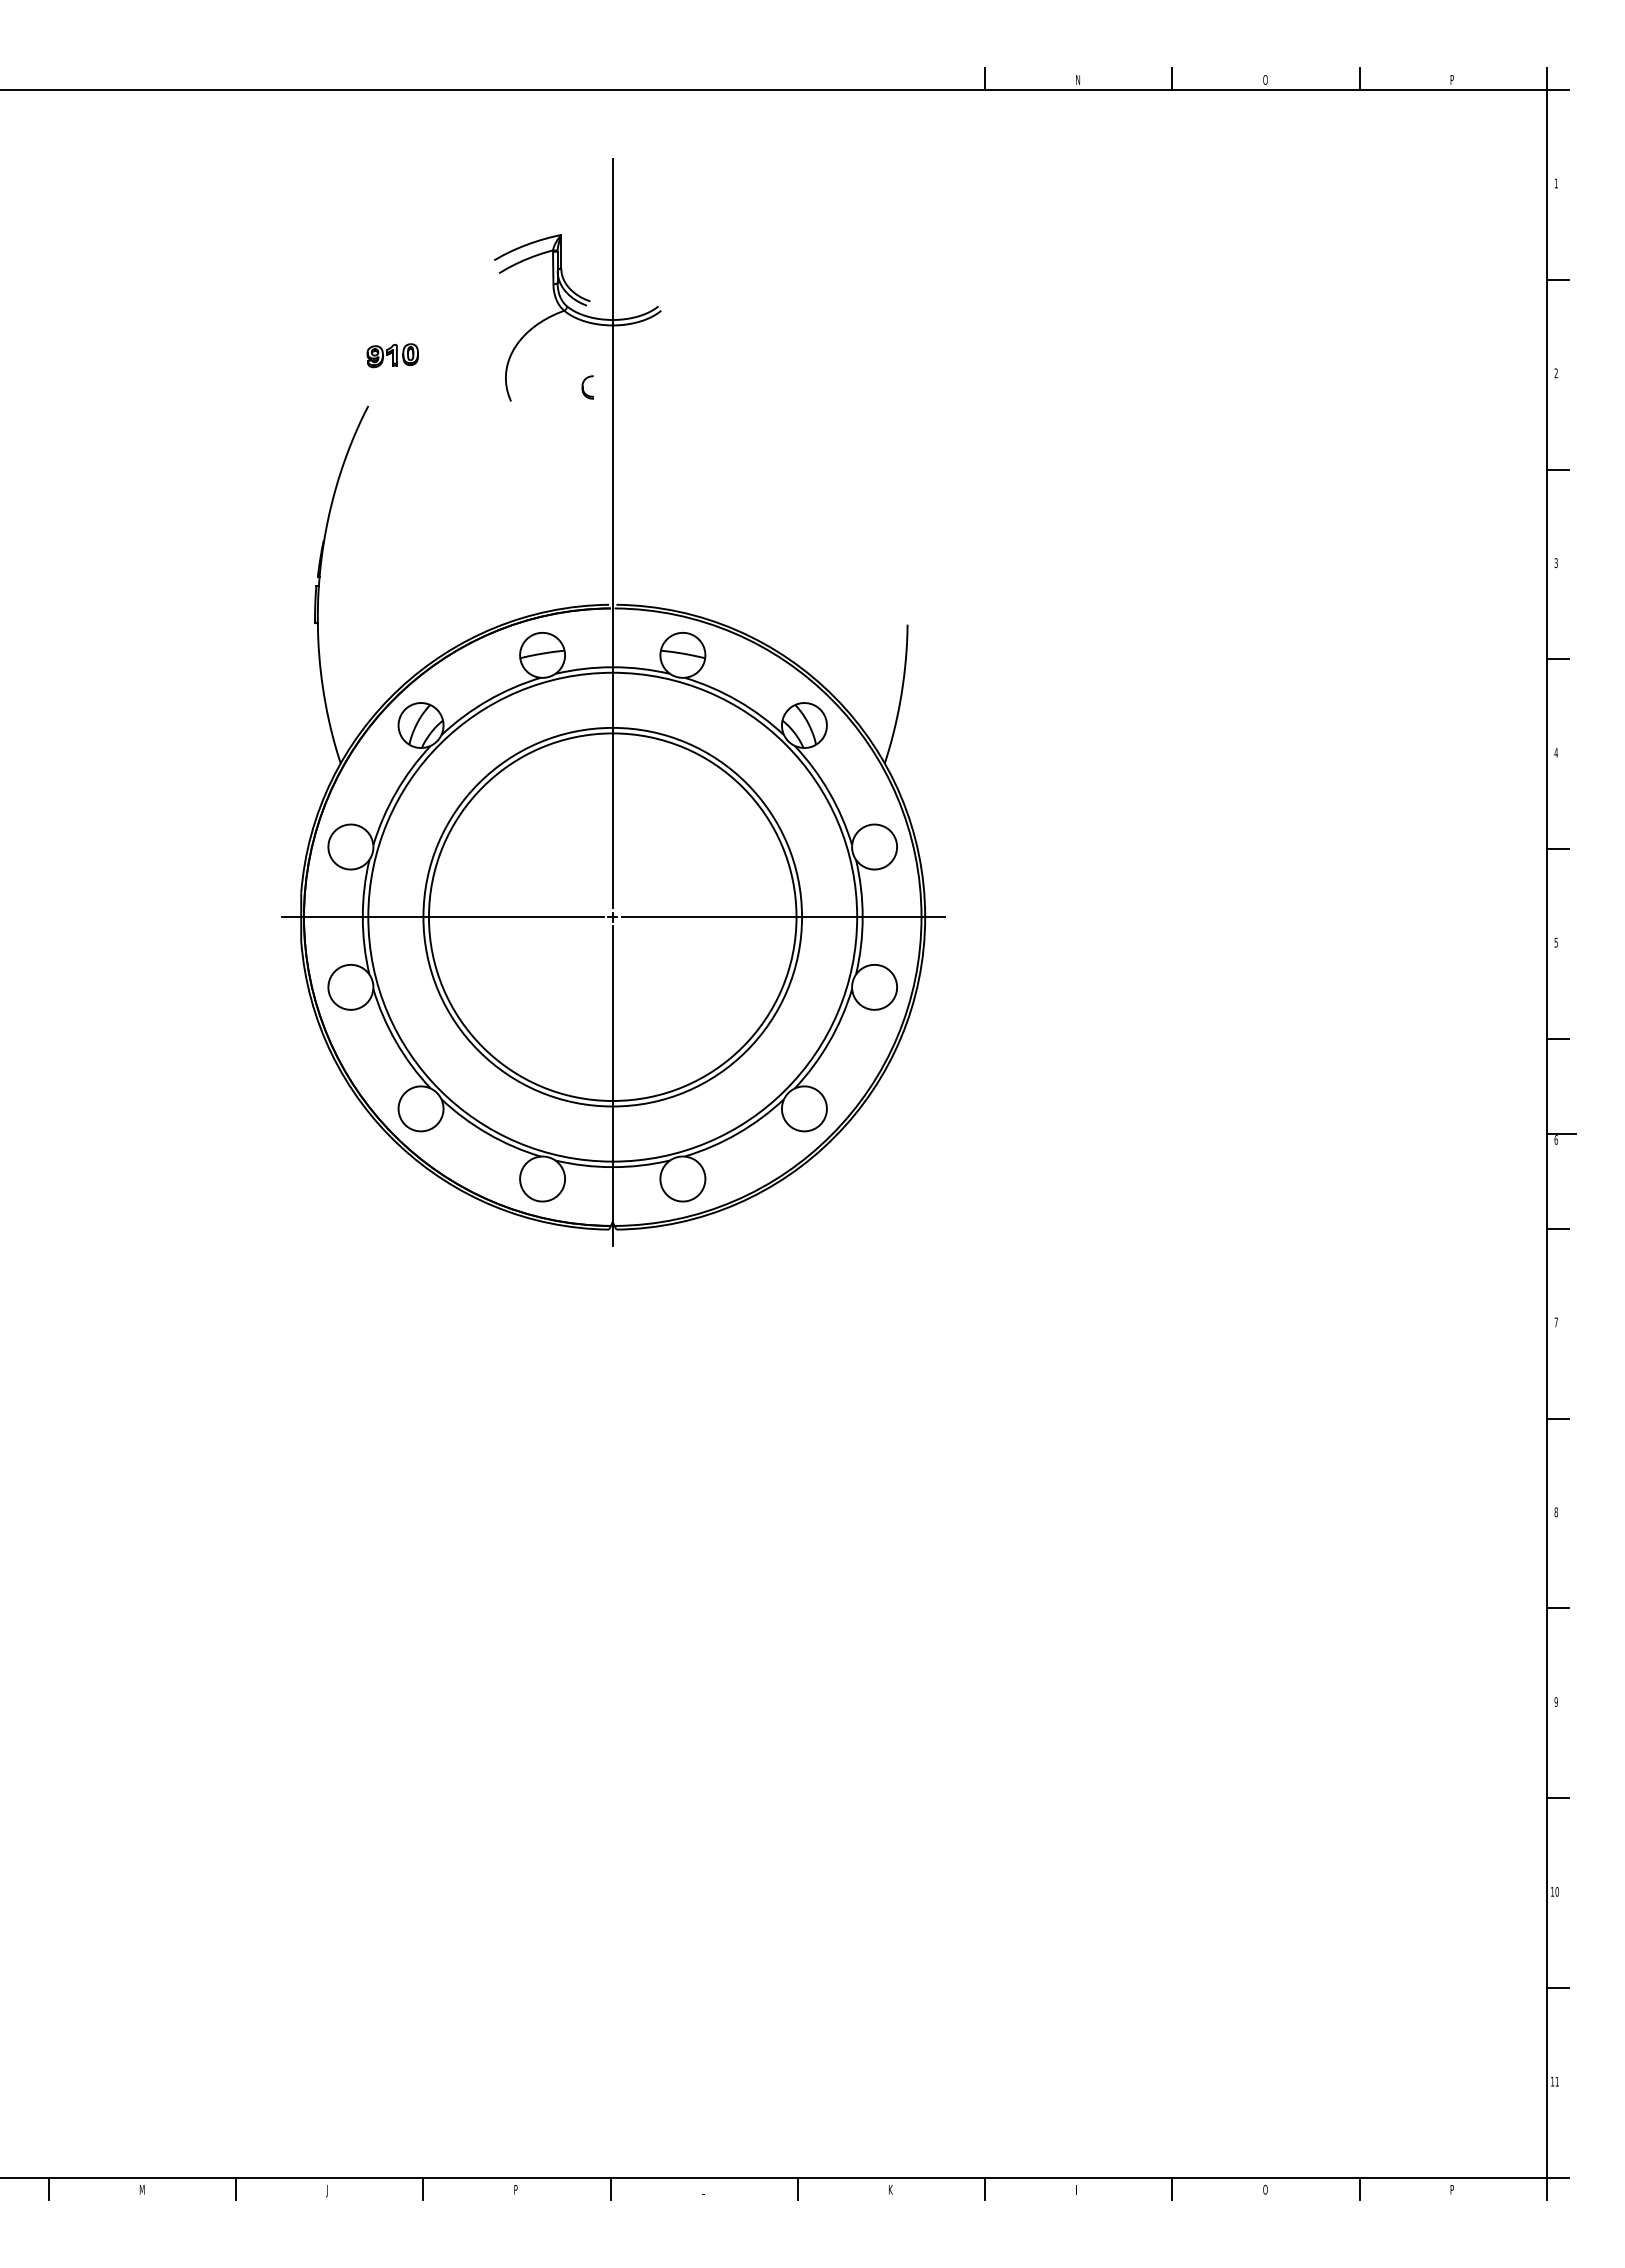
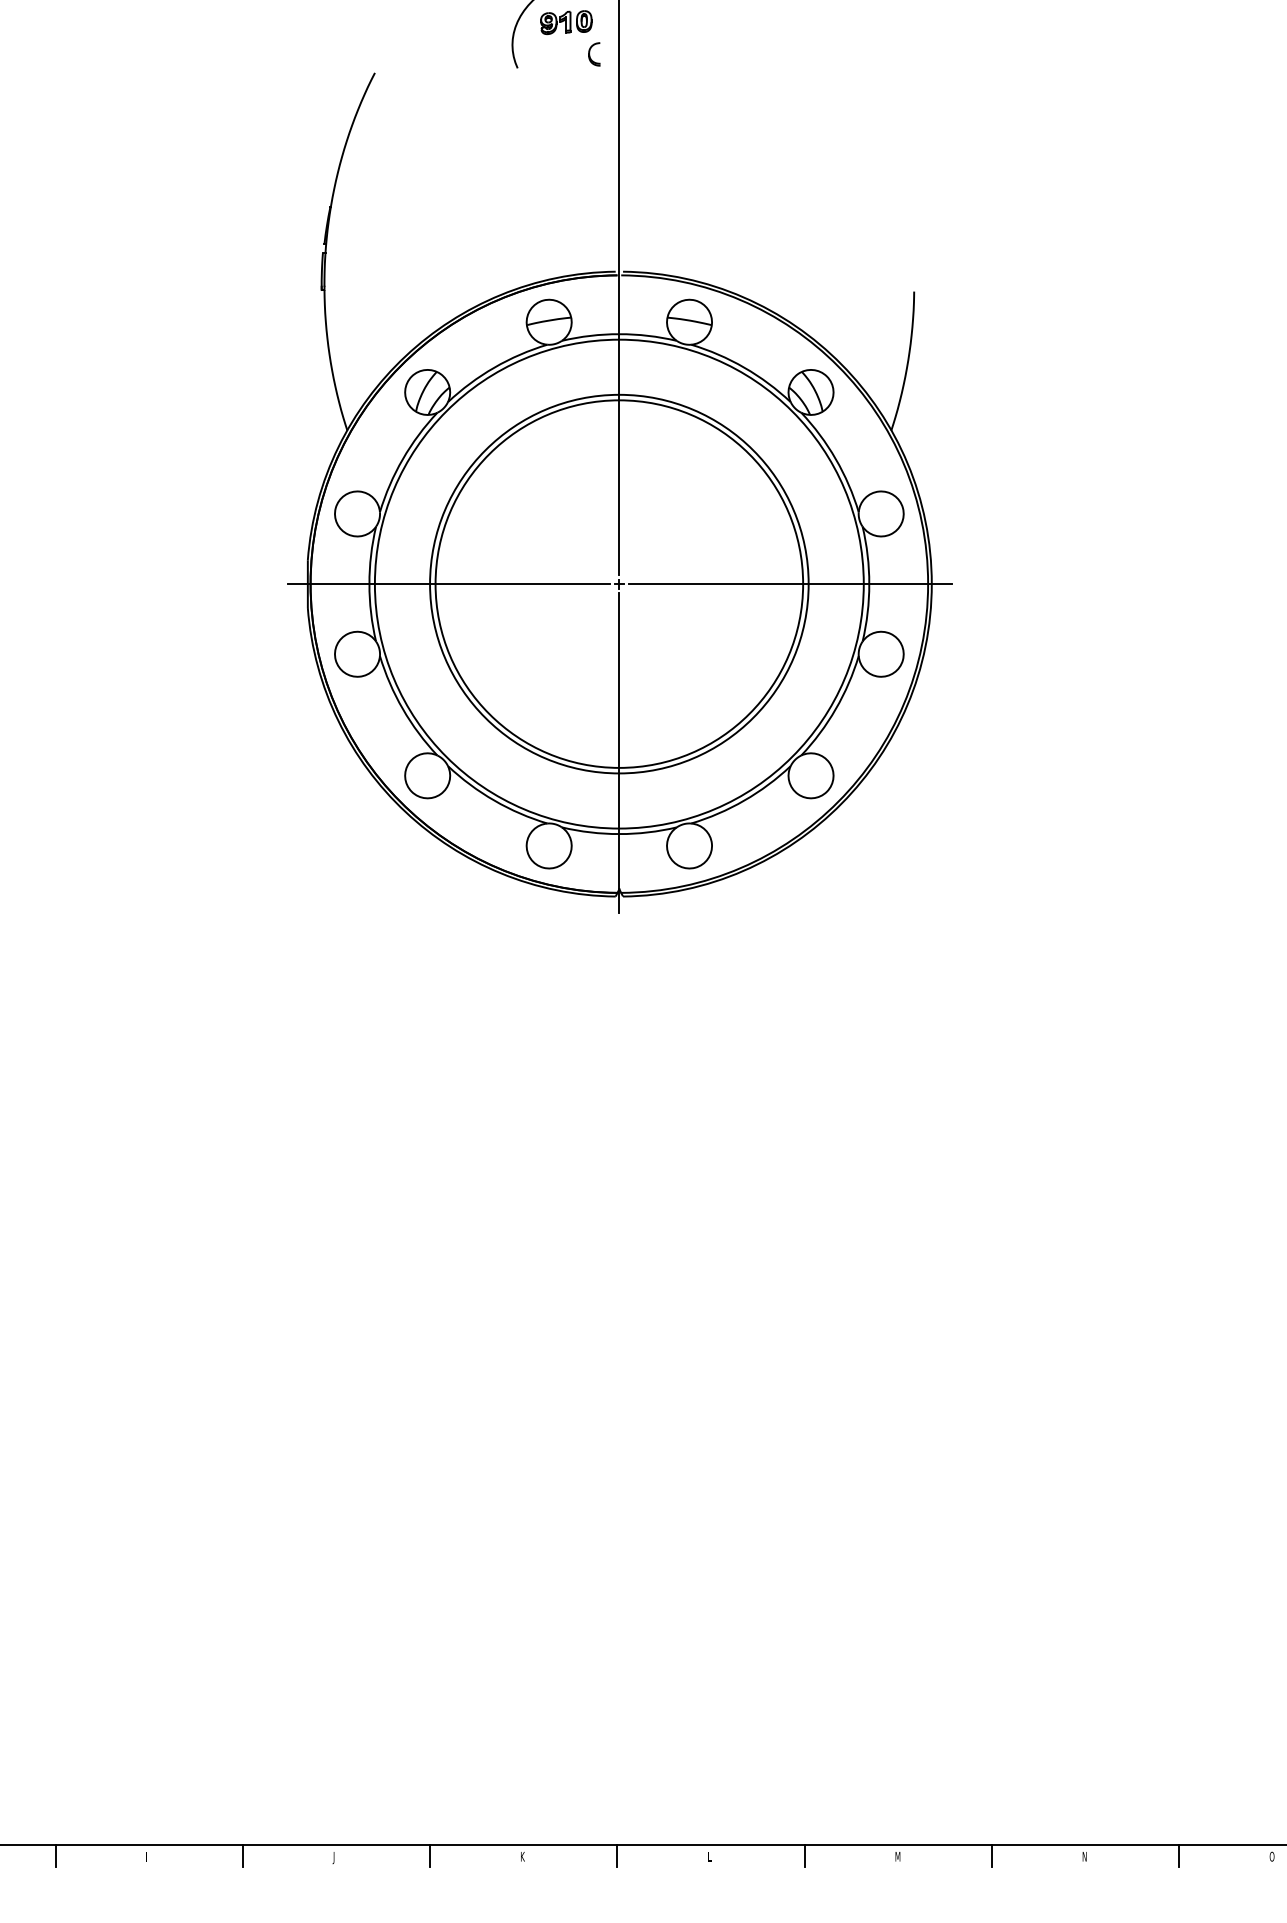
part: (392, 355) -> (566, 22), moved
text: (141, 2189) -> (148, 1856), M -> I
text: (516, 2189) -> (523, 1856), P -> K
text: (891, 2189) -> (898, 1856), K -> M
text: (1078, 2189) -> (1085, 1856), I -> N

